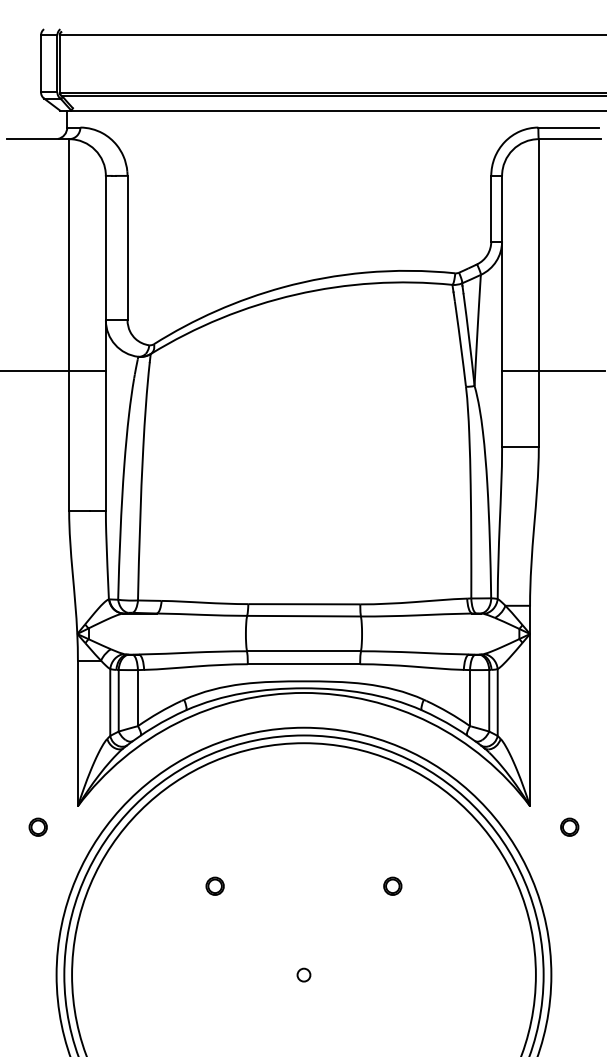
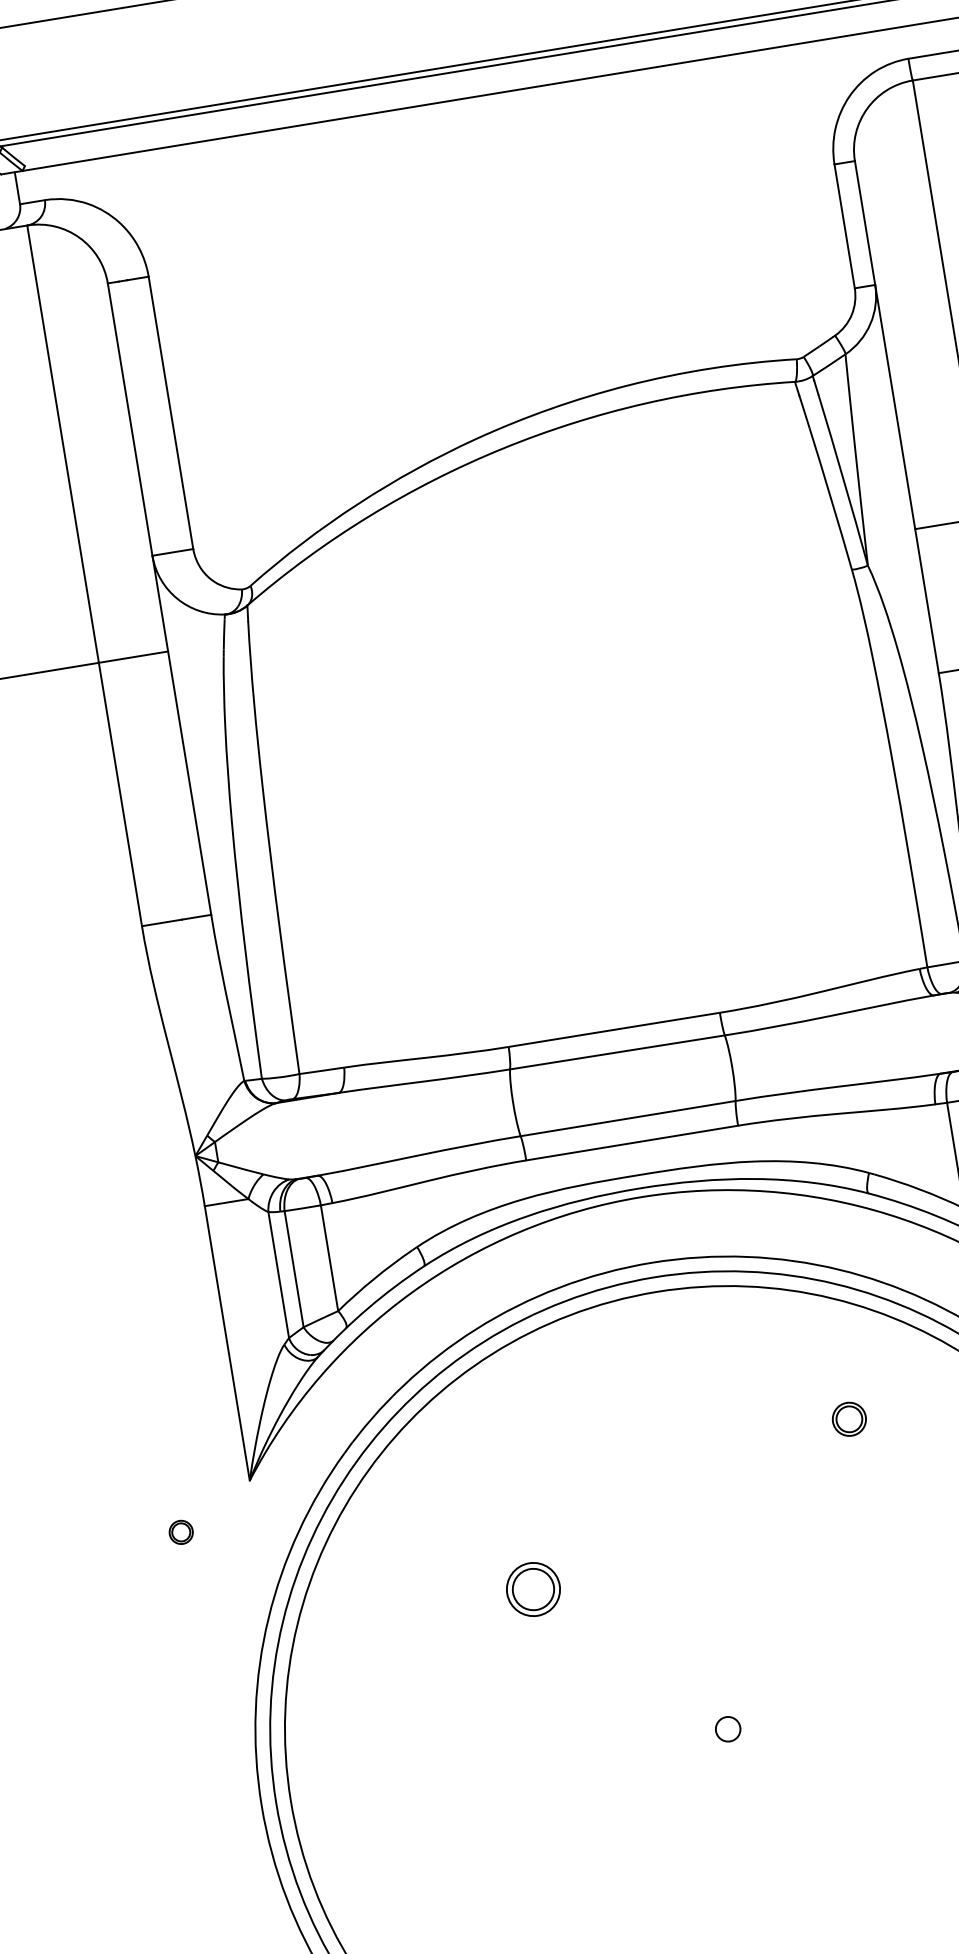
part: (37, 826) -> (179, 1531), size x0.7
part: (214, 885) -> (531, 1587), size x1.6
part: (392, 885) -> (848, 1417), moved

